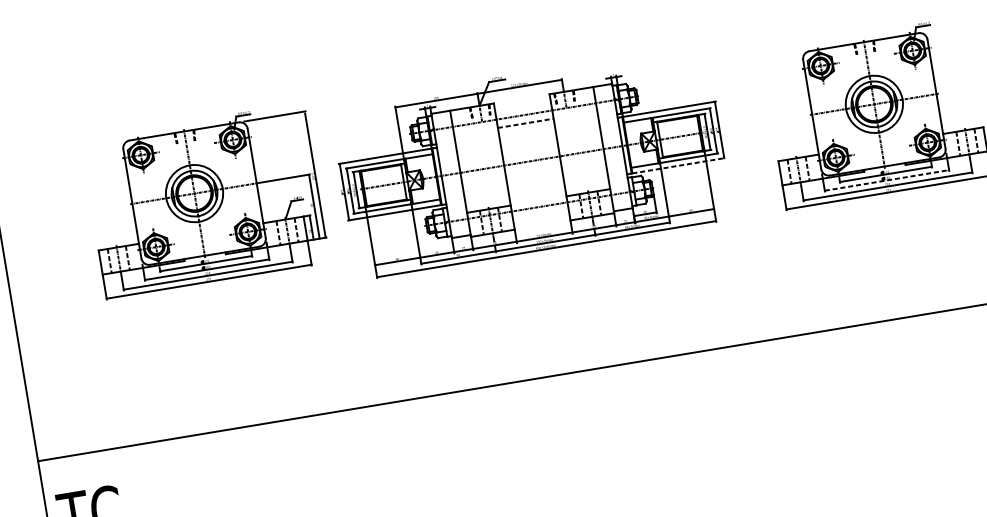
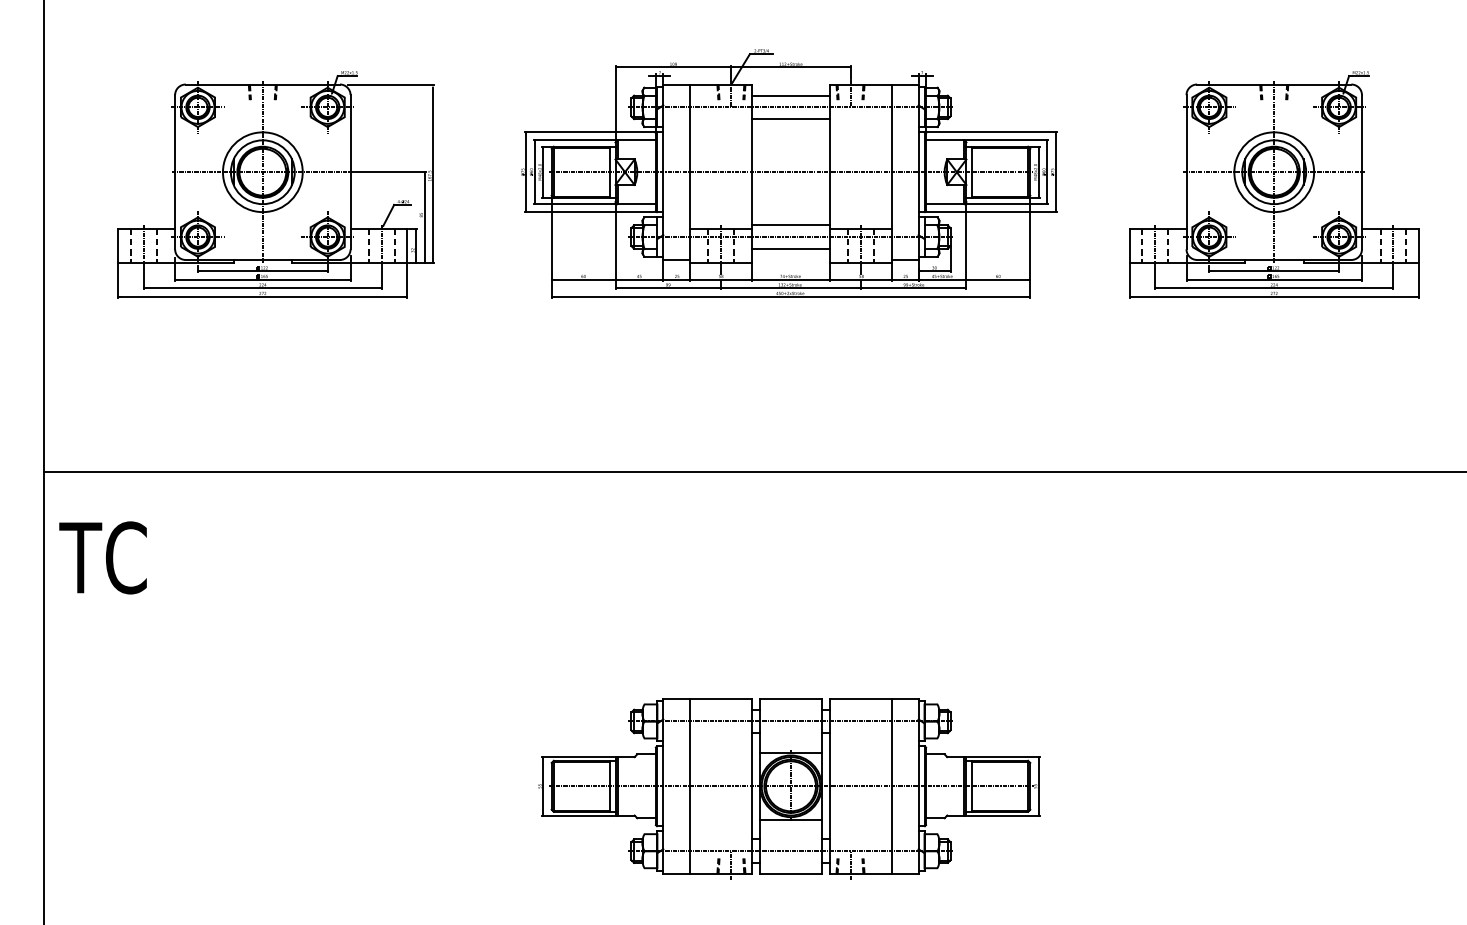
line: (522, 106) -> (790, 95), added
line: (526, 123) -> (791, 119), dashed -> solid
line: (679, 165) -> (992, 212), dashed -> solid
line: (887, 180) -> (1274, 279), dashed -> solid
line: (537, 198) -> (790, 225), added
part: (204, 200) -> (275, 184), moved
line: (540, 215) -> (790, 248), added

